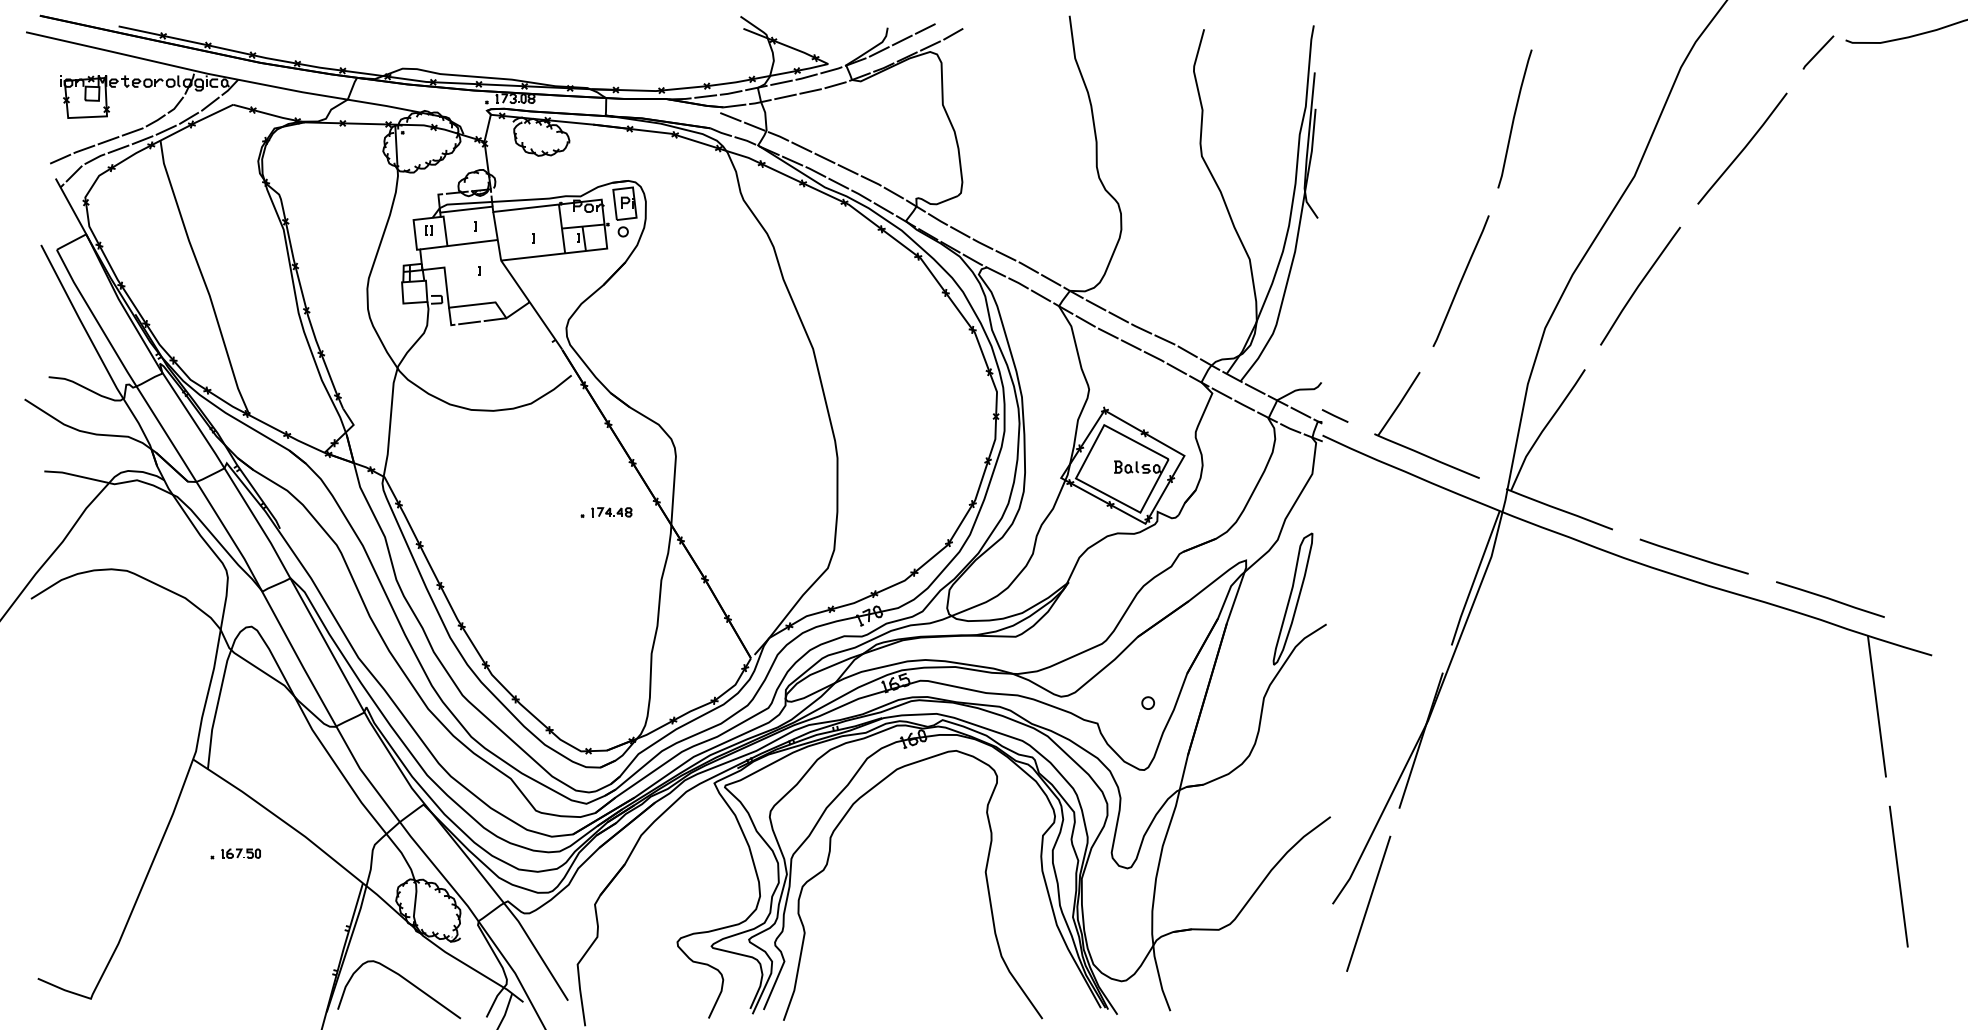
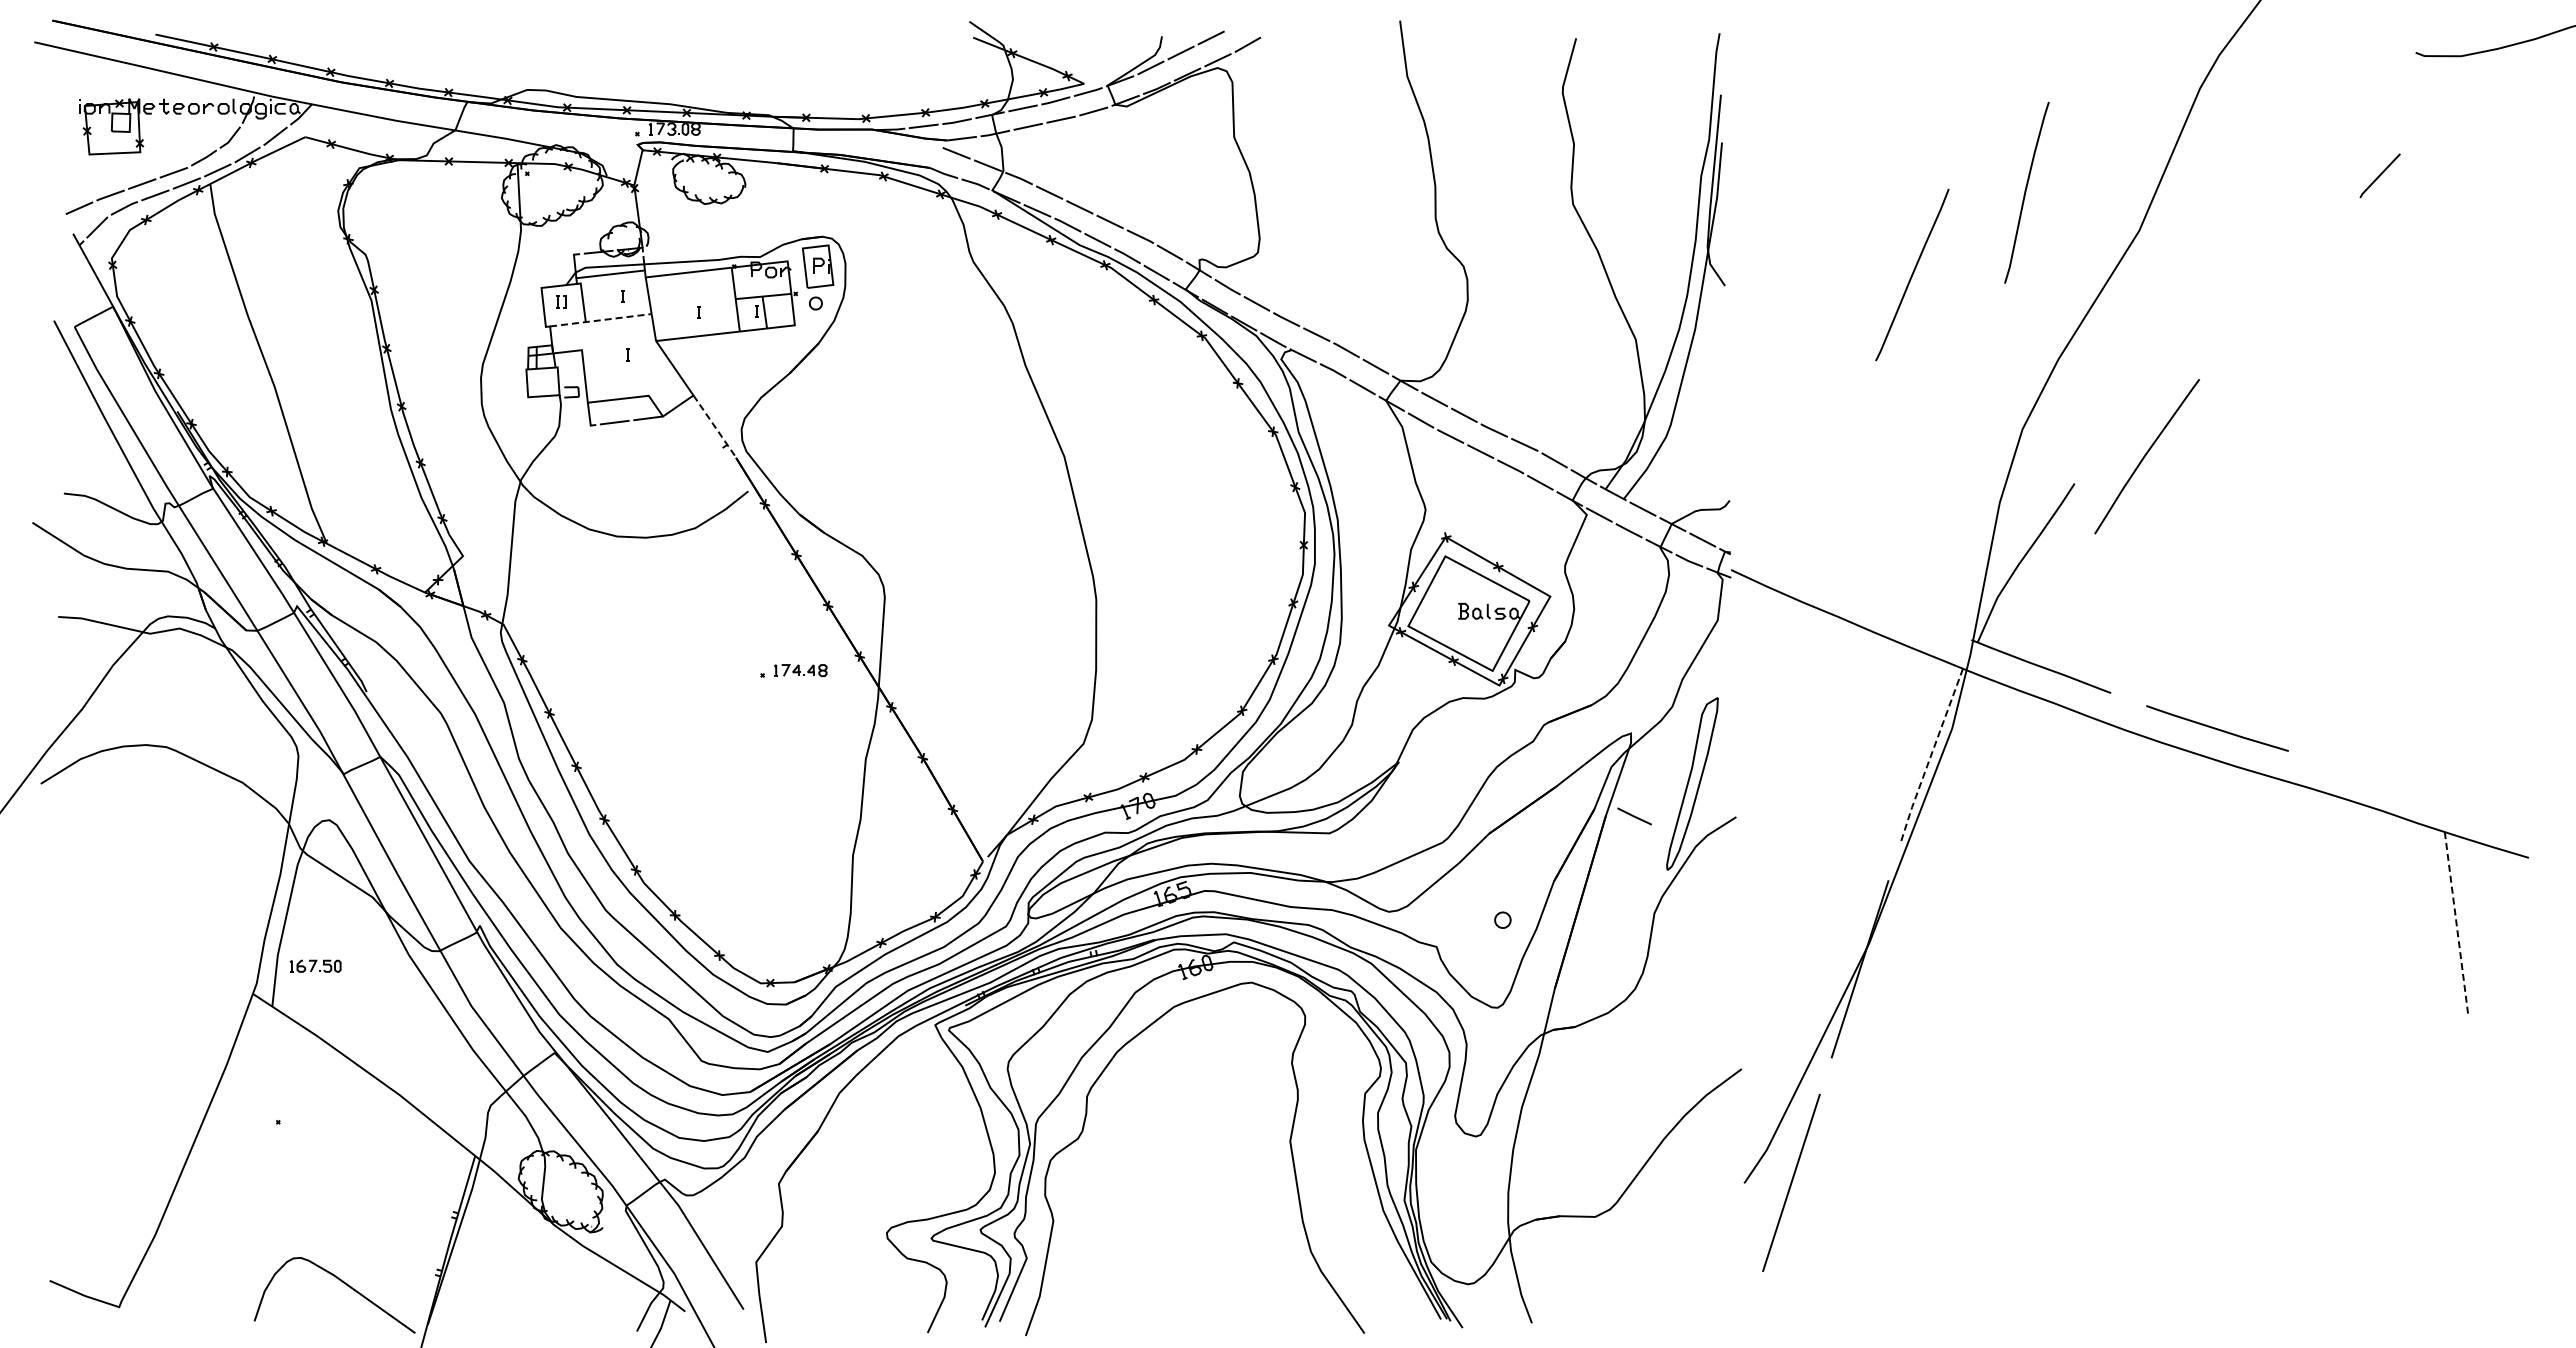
line: (1818, 52) -> (2379, 175), moved
curve: (1514, 118) -> (2026, 192), moved
curve: (1743, 148) -> (2281, 194), removed
line: (458, 244) -> (600, 320), solid -> dashed
line: (1461, 280) -> (1912, 274), moved
curve: (1639, 285) -> (2146, 455), moved
line: (545, 325) -> (714, 426), solid -> dashed
line: (1335, 416) -> (1634, 816), moved
part: (1417, 451) -> (1855, 590), removed
line: (1474, 578) -> (1930, 757), solid -> dashed
line: (1830, 599) -> (2395, 784), removed
line: (1876, 707) -> (2456, 925), solid -> dashed
part: (240, 853) -> (315, 965), moved
line: (1898, 876) -> (2484, 1146), removed
curve: (405, 980) -> (343, 1283), moved

